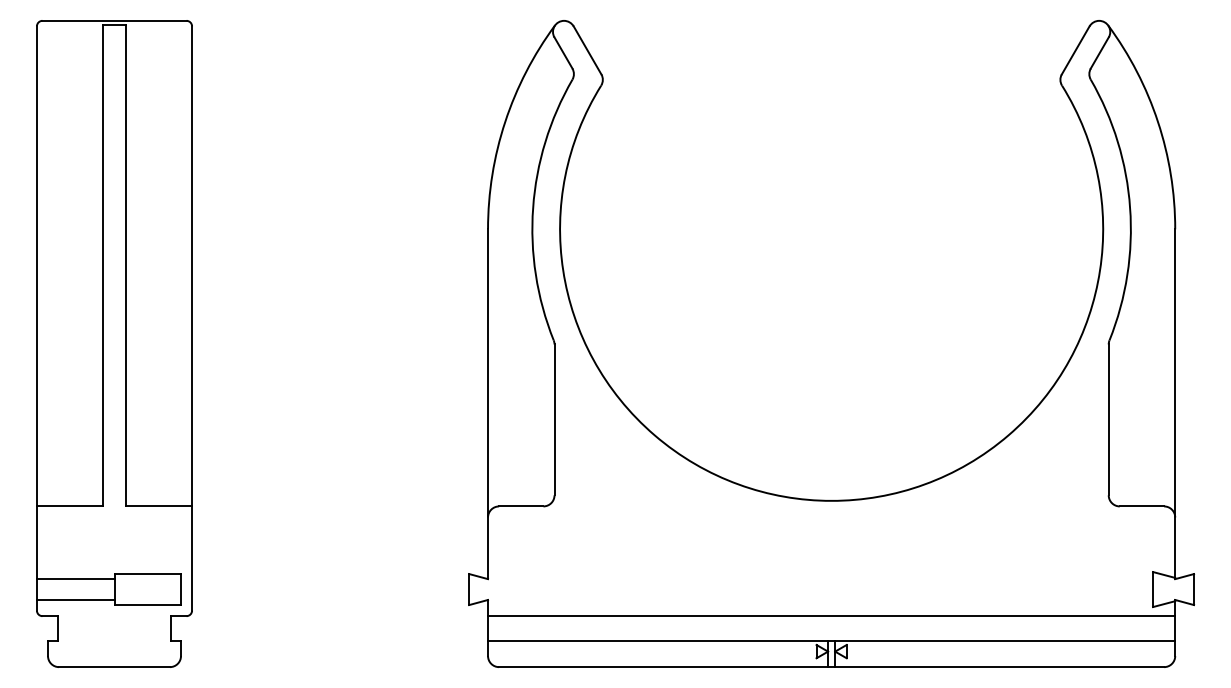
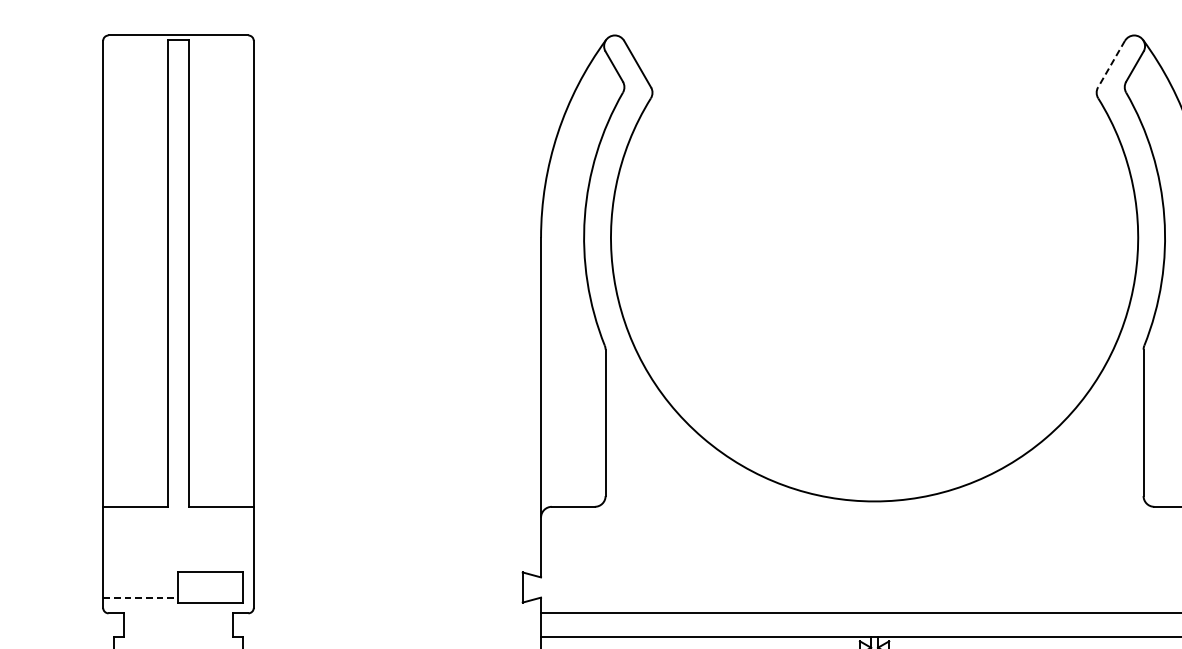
line: (1075, 50) -> (1111, 64), solid -> dashed
line: (75, 579) -> (140, 577), removed
line: (75, 599) -> (140, 597), solid -> dashed

